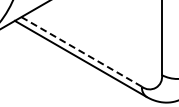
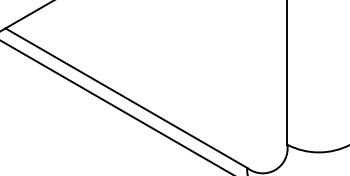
line: (81, 51) -> (126, 97), dashed -> solid

